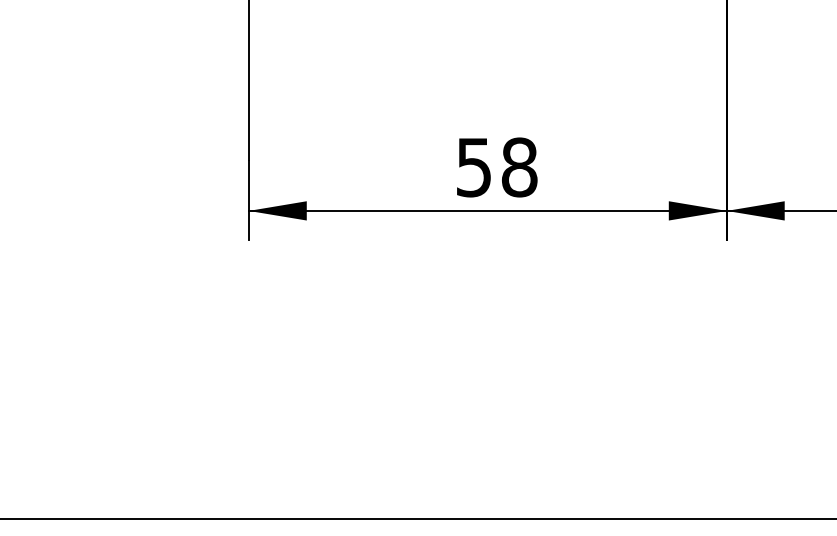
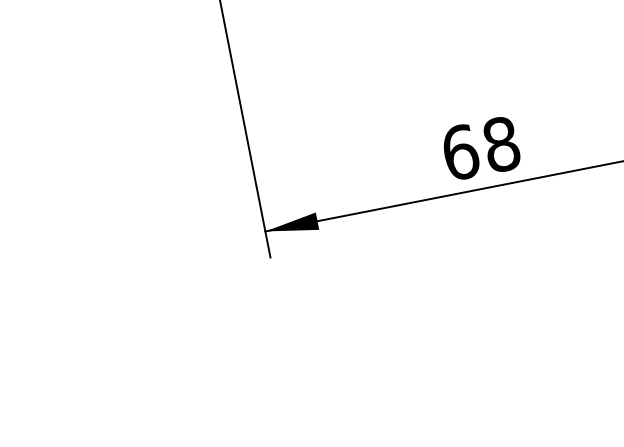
text: (474, 167) -> (460, 152), 58 -> 68

